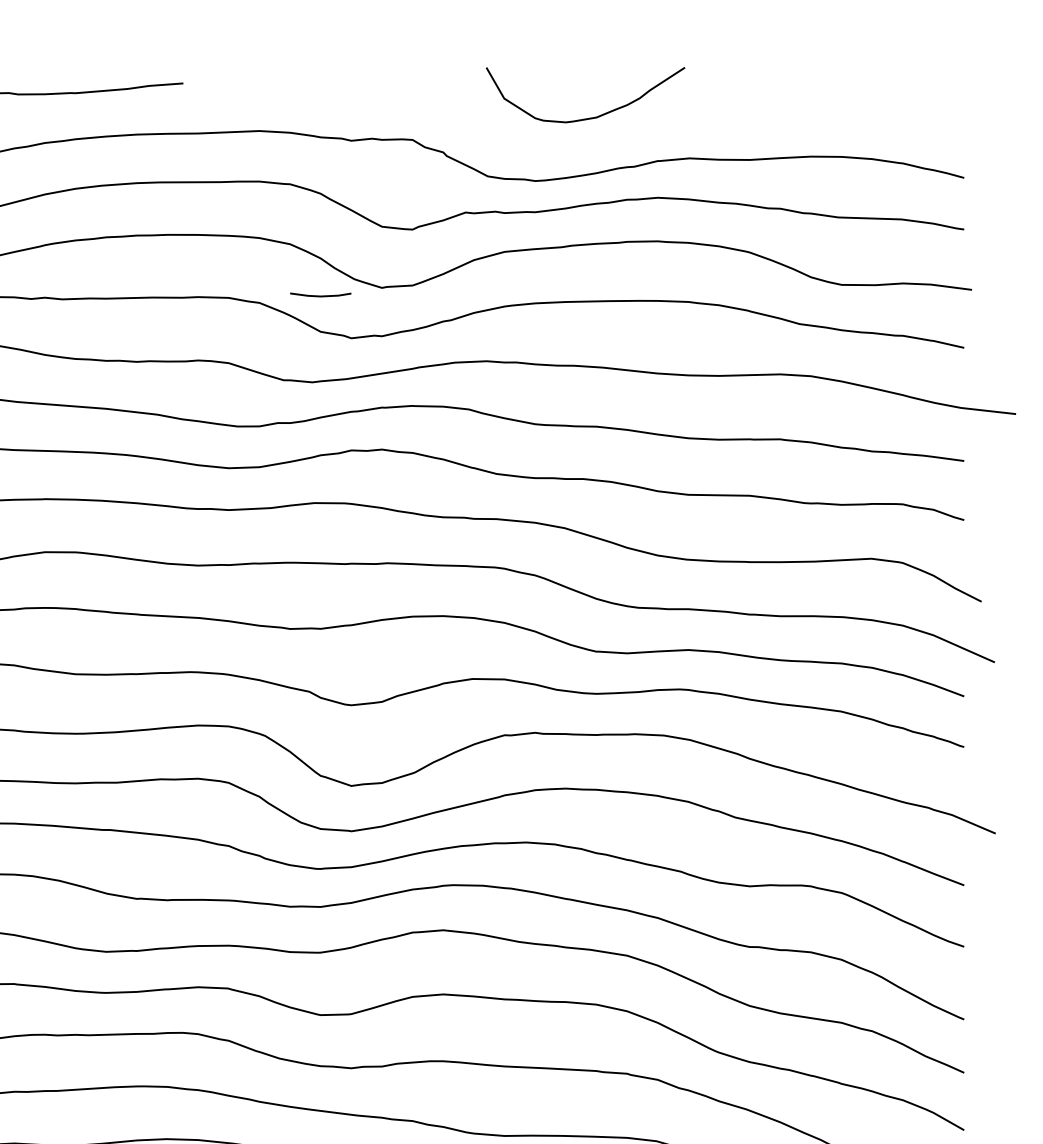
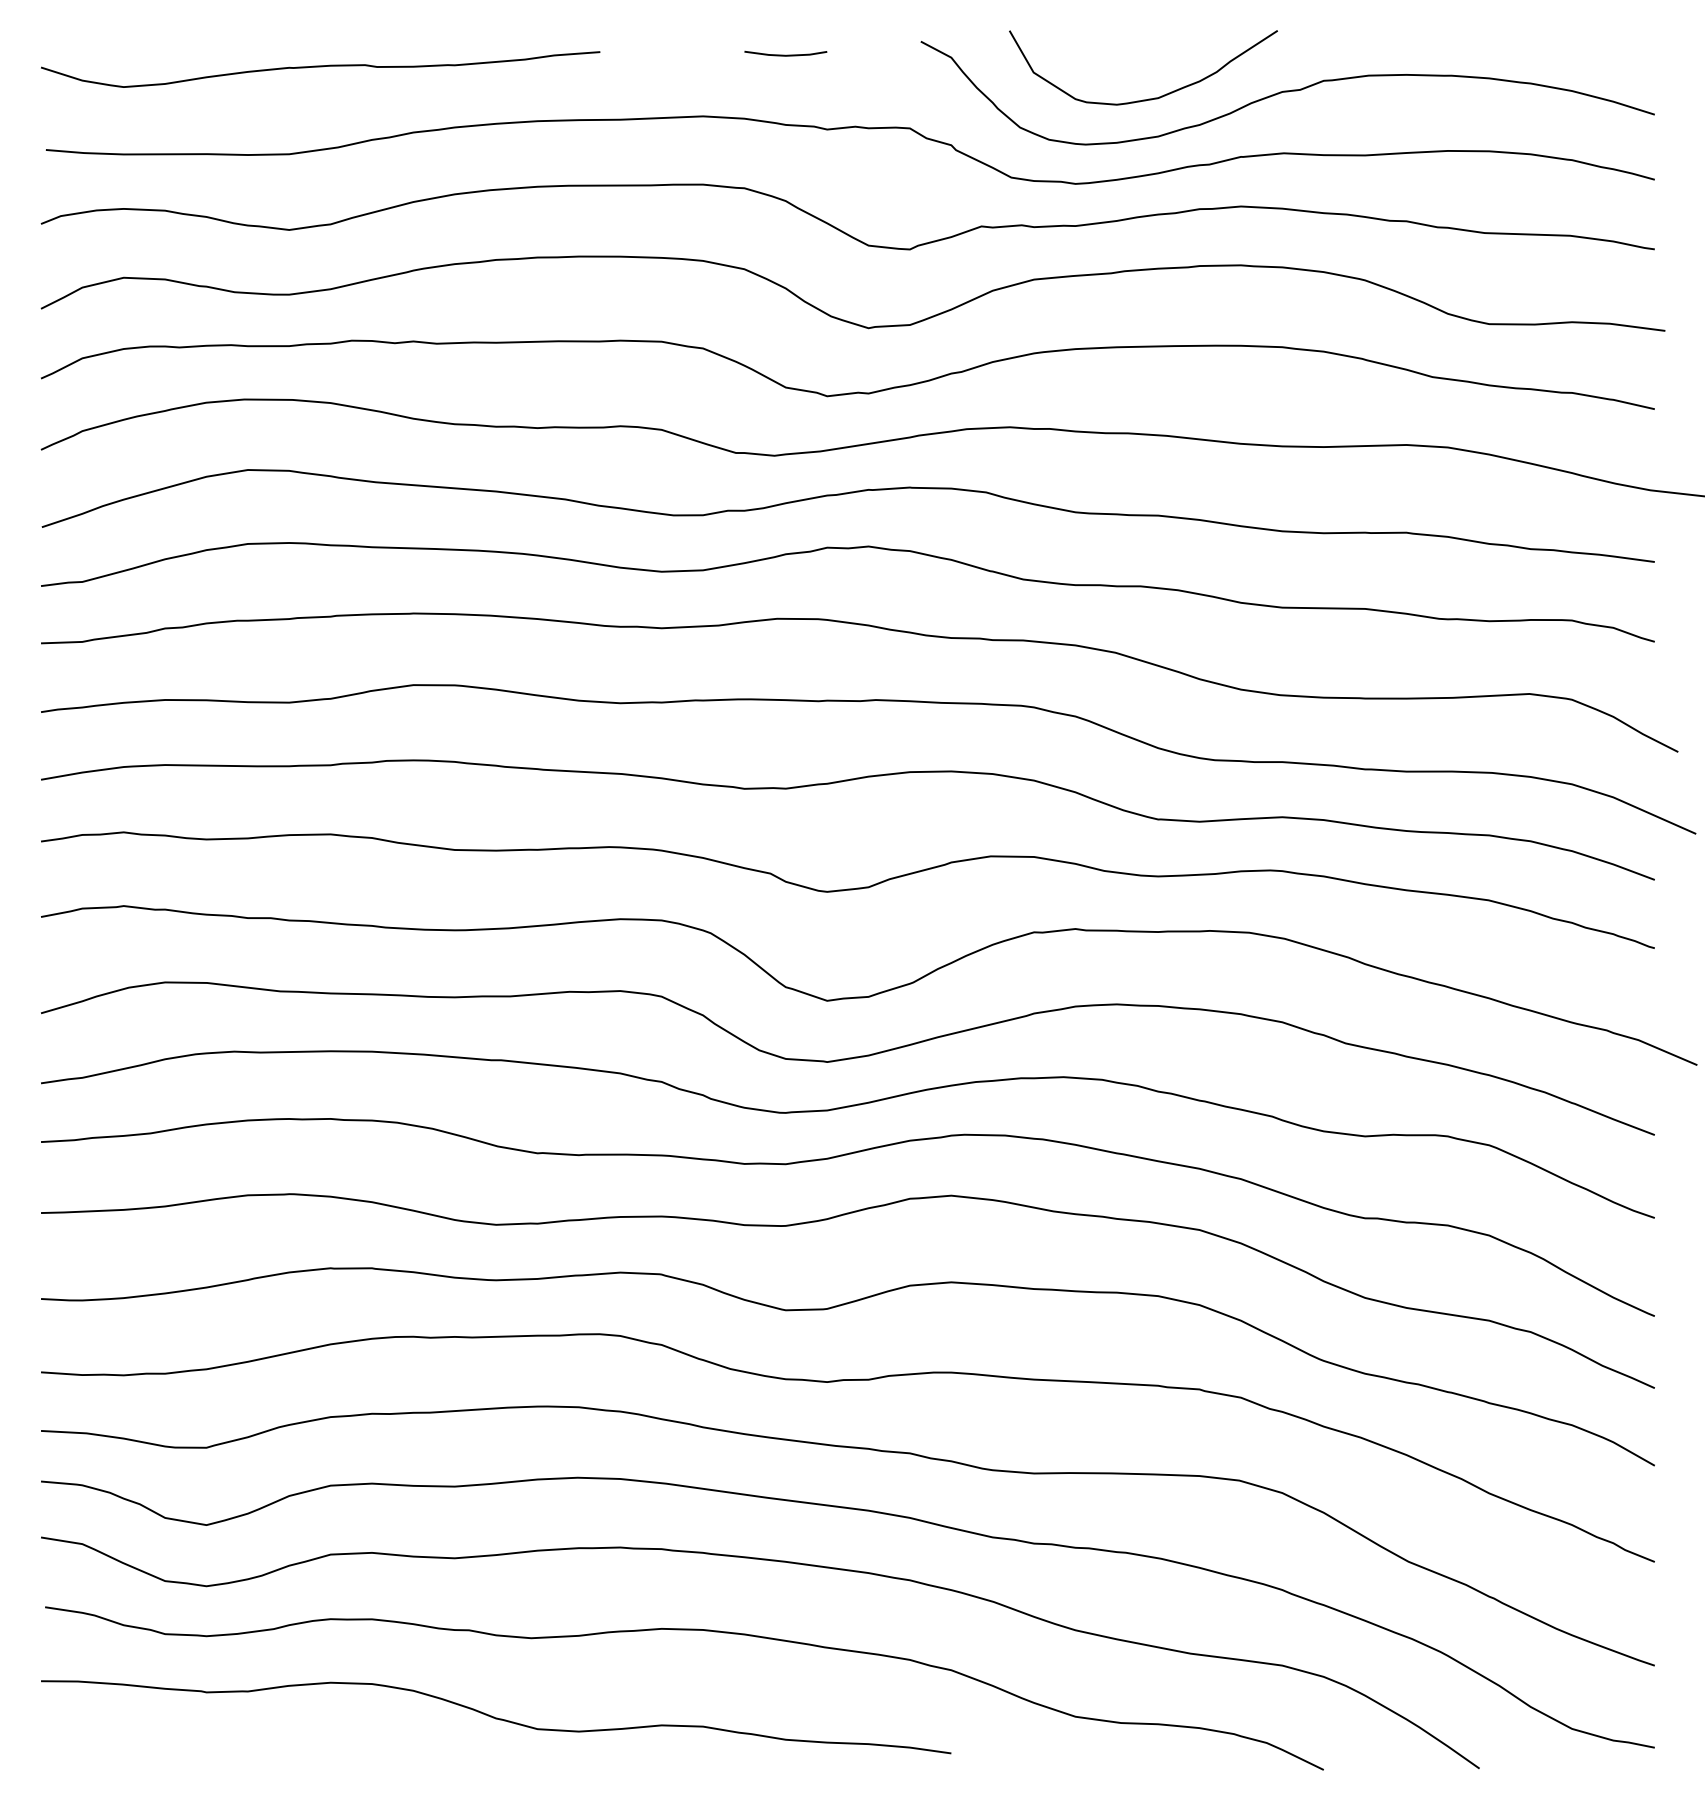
curve: (692, 113) -> (1287, 92), added
line: (320, 295) -> (785, 54), moved

